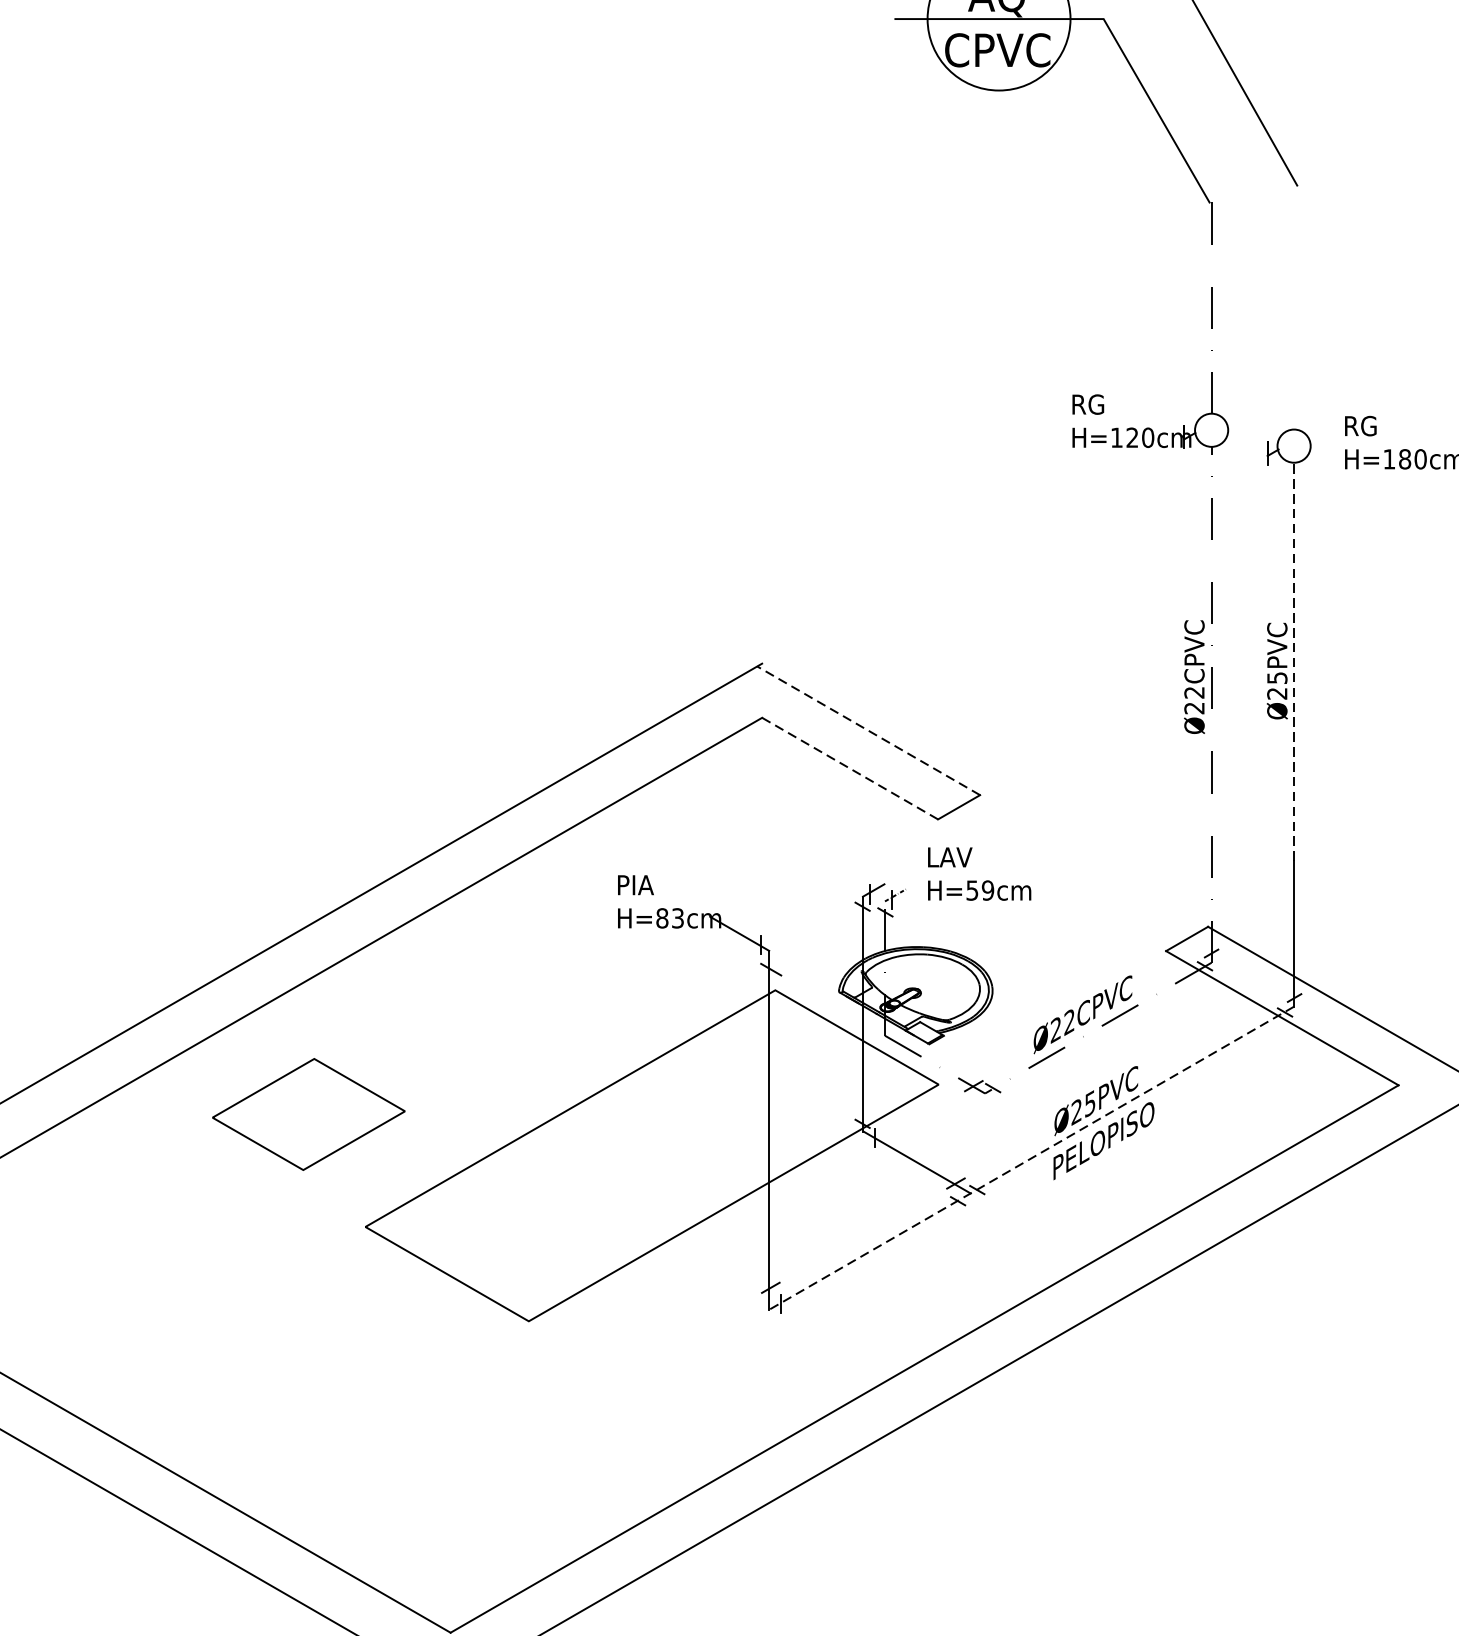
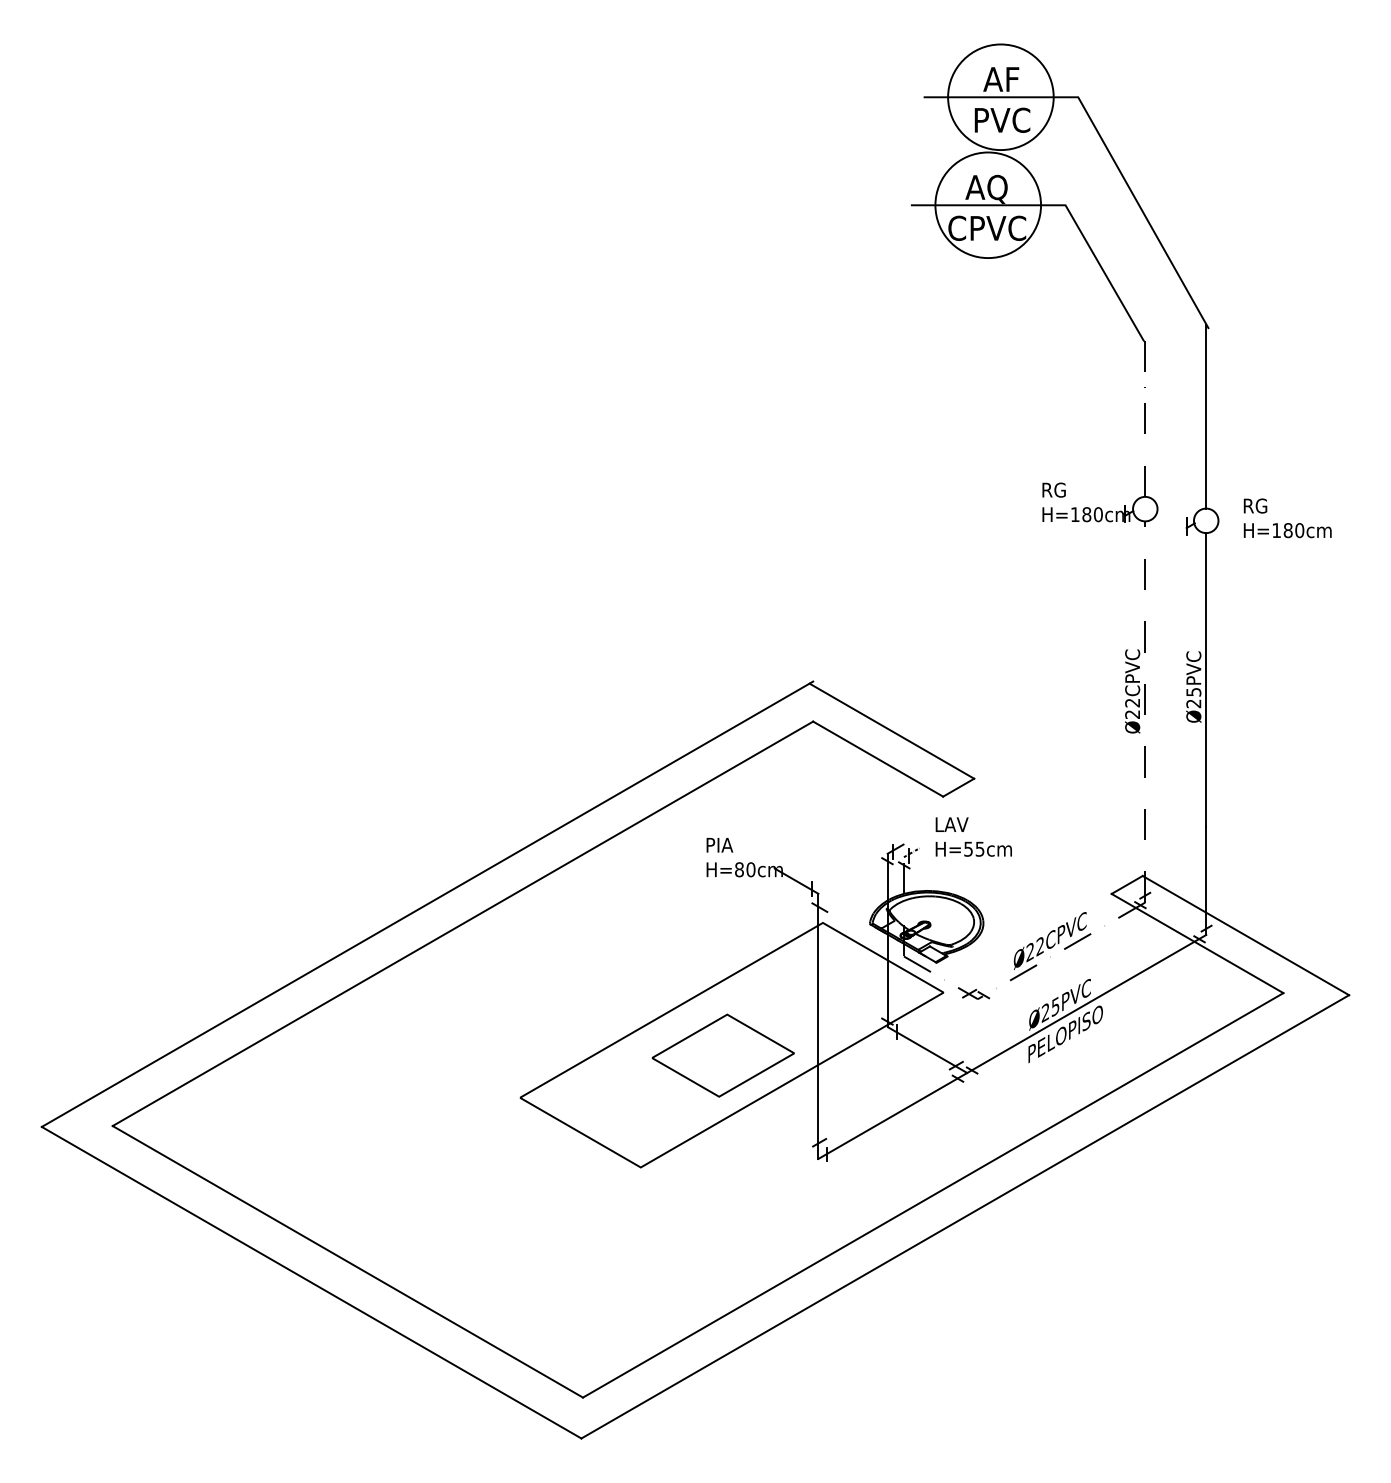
line: (1294, 304) -> (1206, 416), added
text: (1132, 437) -> (1086, 514), H=120cm -> H=180cm
line: (1294, 660) -> (1206, 679), dashed -> solid
line: (868, 729) -> (891, 730), dashed -> solid
line: (849, 767) -> (877, 758), dashed -> solid
text: (987, 889) -> (979, 848), H=59cm -> H=55cm
text: (677, 918) -> (750, 869), H=83cm -> H=80cm
part: (307, 1114) -> (722, 1055), moved
line: (1031, 1157) -> (1012, 1046), dashed -> solid

